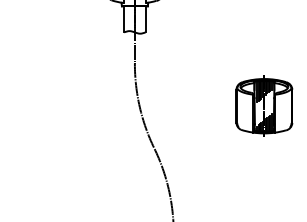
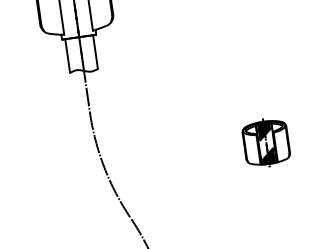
part: (264, 105) -> (266, 142), size x0.6

